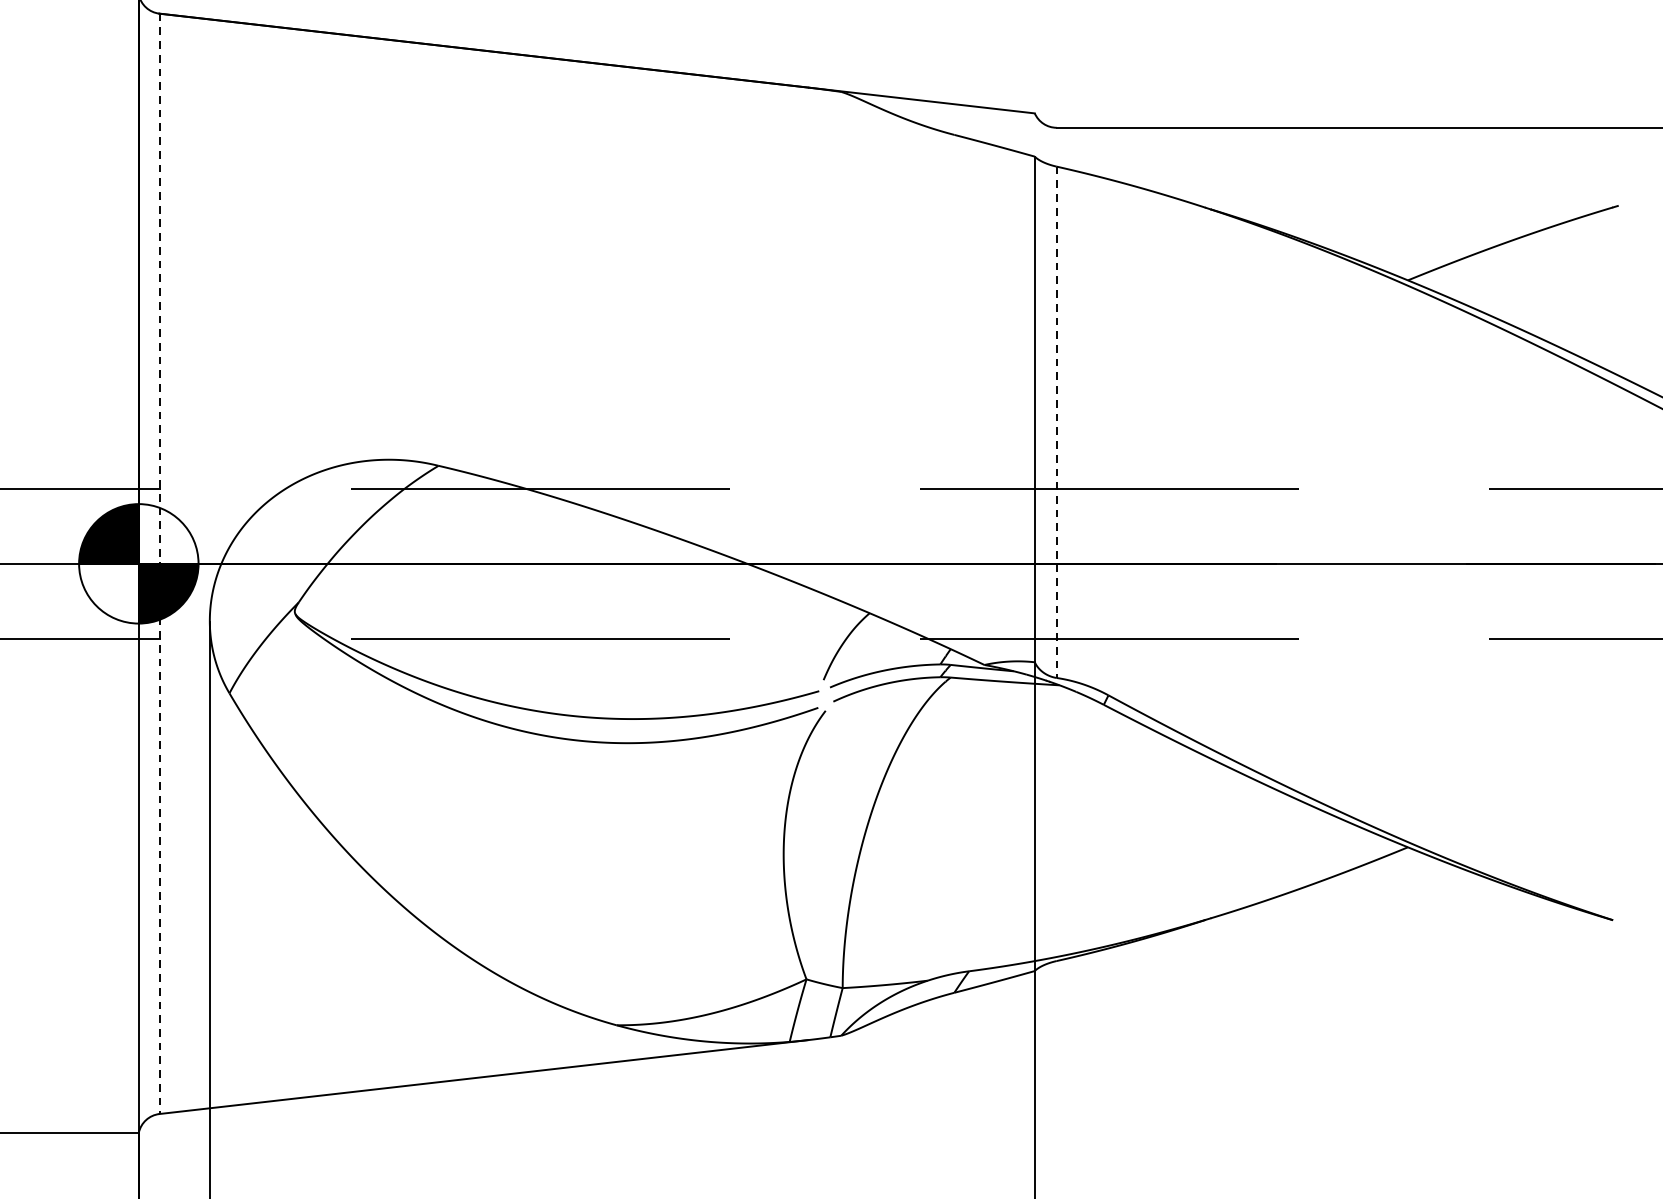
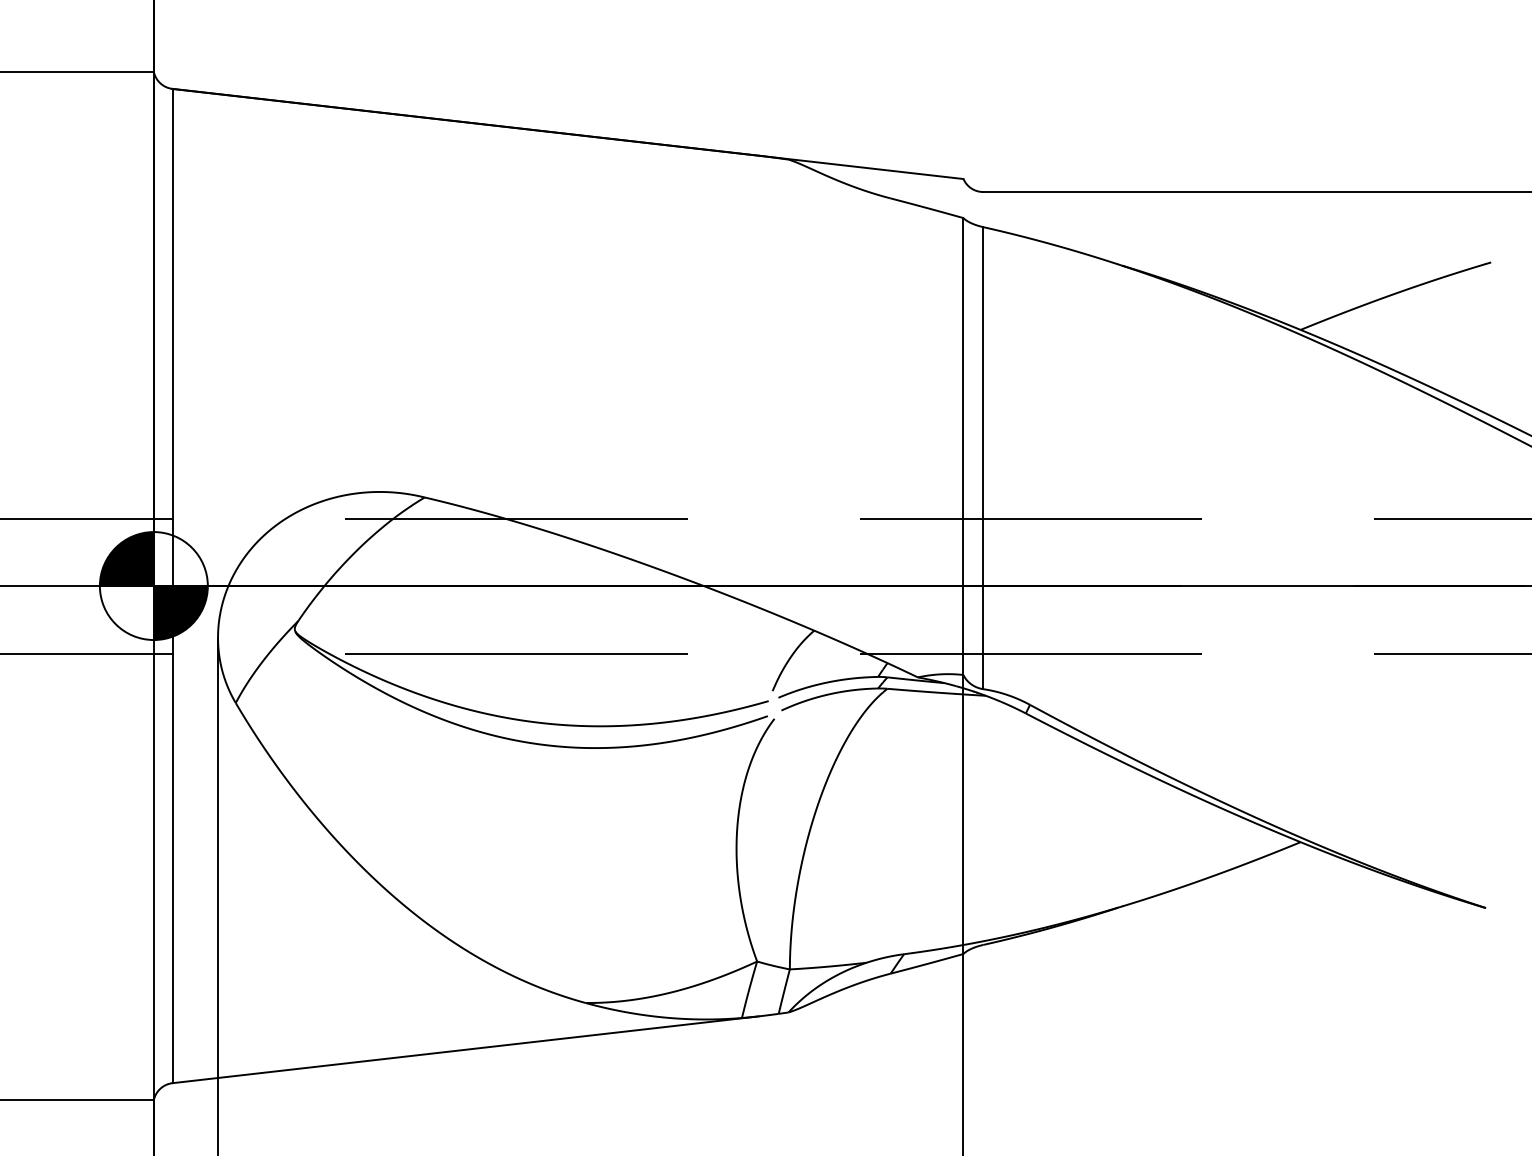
line: (1056, 422) -> (983, 458), dashed -> solid
line: (159, 564) -> (172, 586), dashed -> solid

